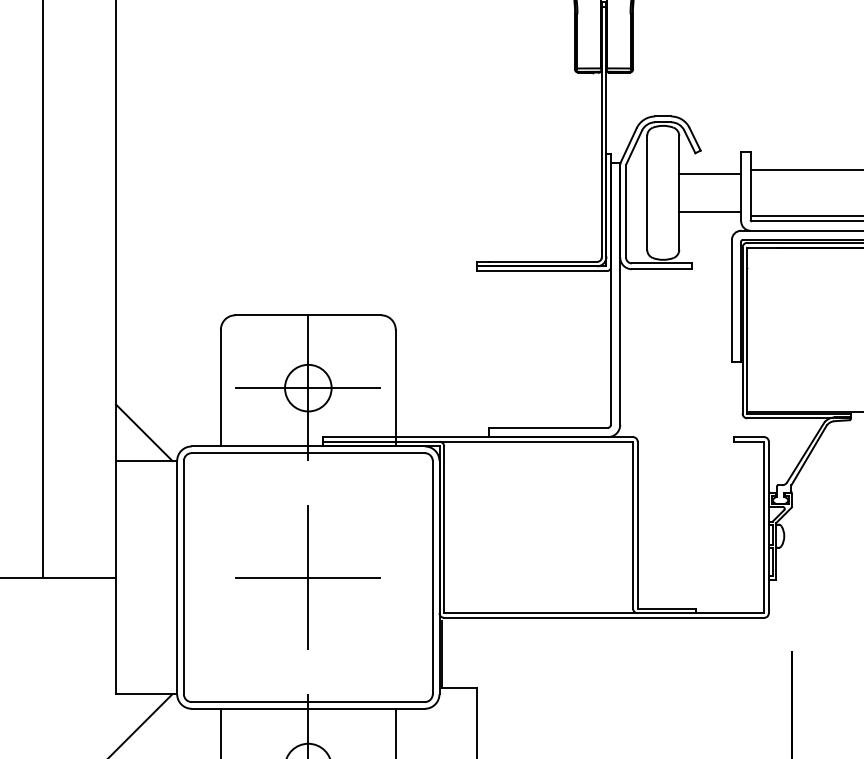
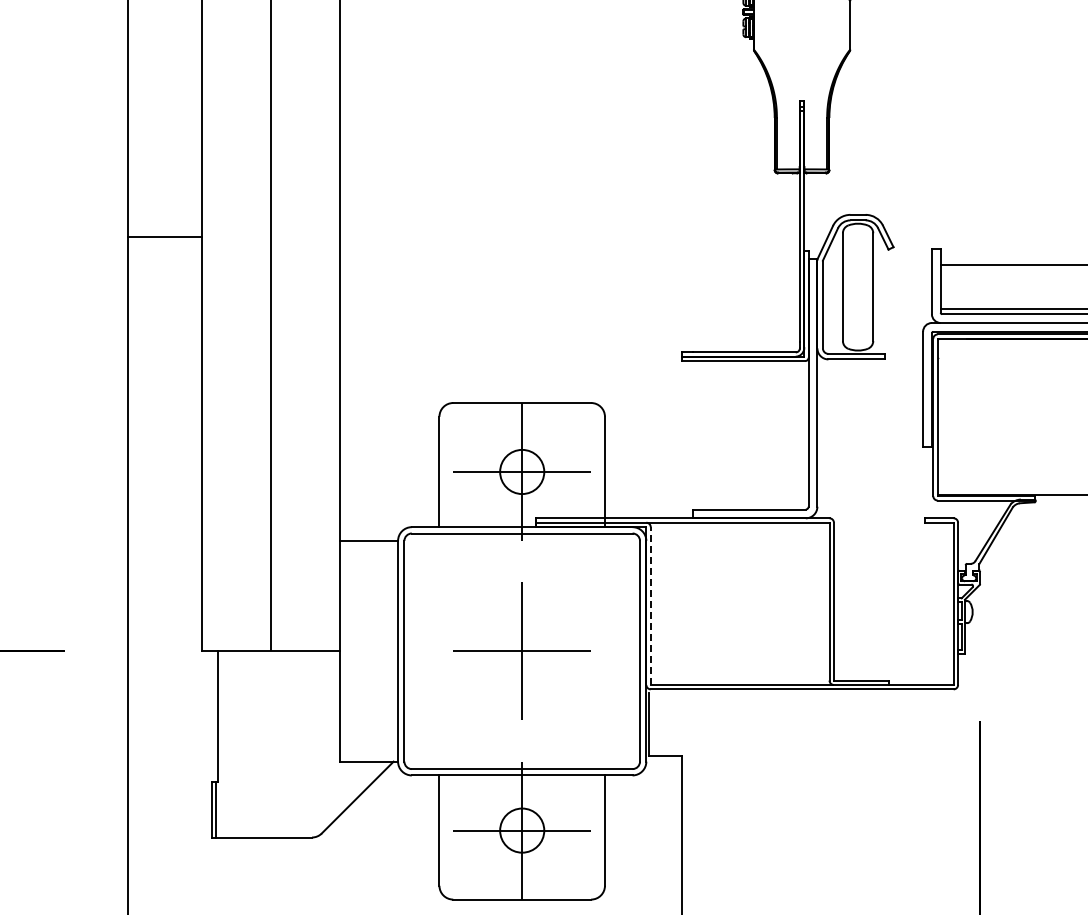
line: (710, 174) -> (902, 269), removed
line: (710, 212) -> (902, 305), removed
line: (143, 432) -> (366, 513), removed
line: (443, 530) -> (650, 606), solid -> dashed

